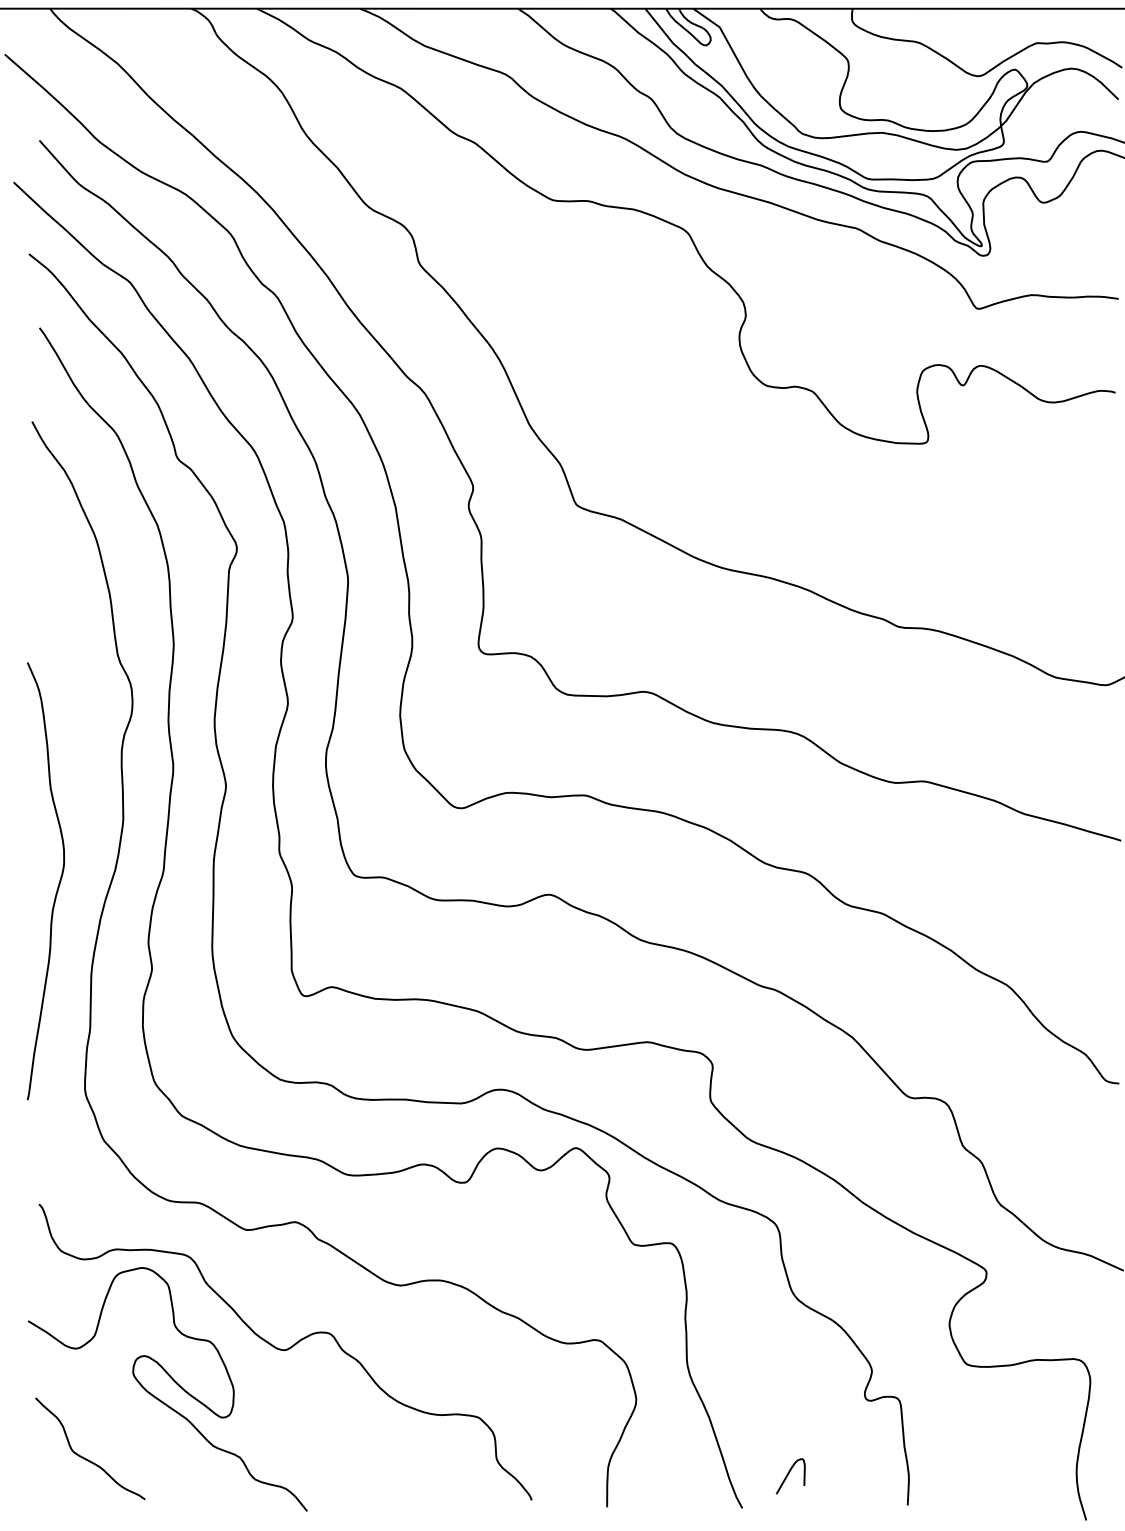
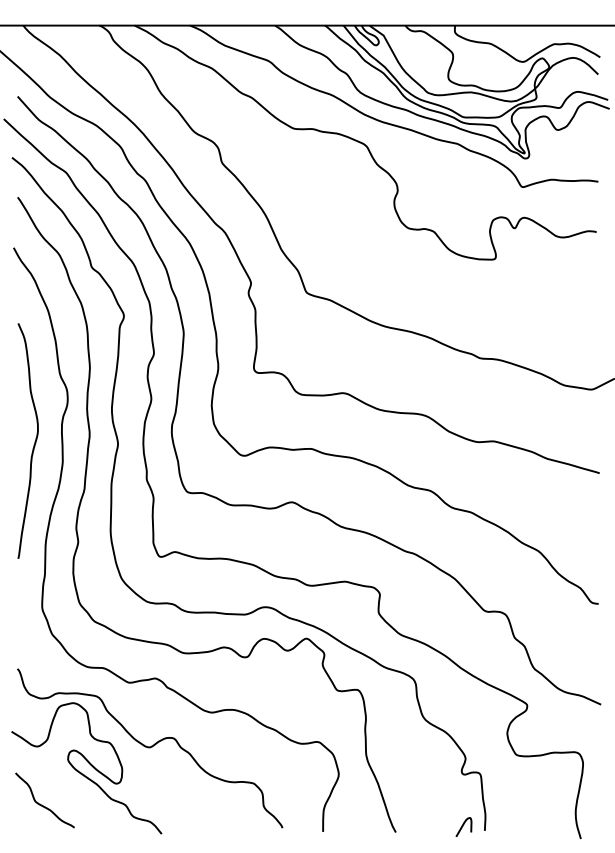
curve: (57, 882) -> (34, 441), moved
curve: (789, 1474) -> (463, 826), moved

